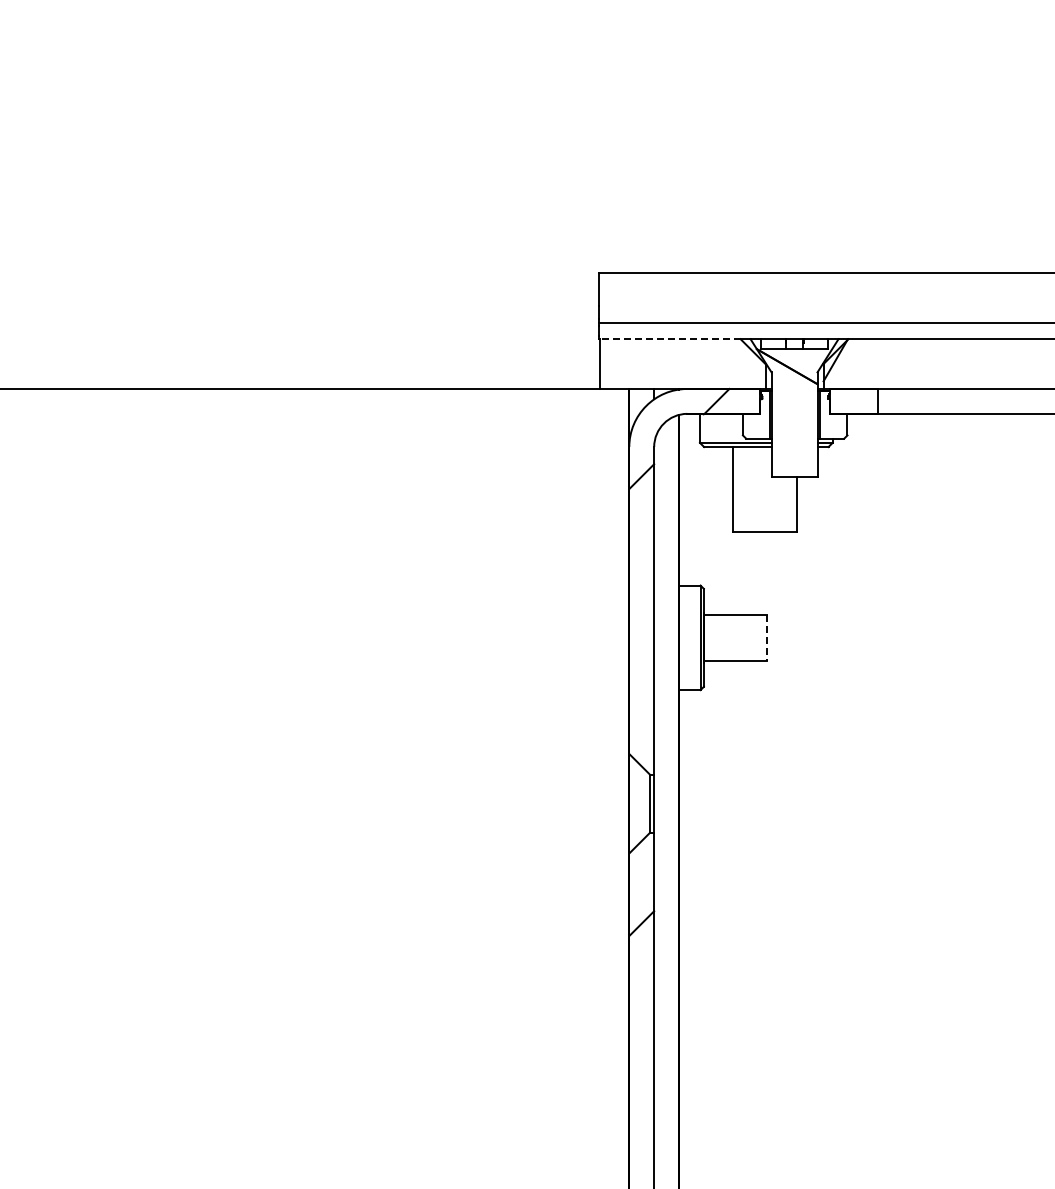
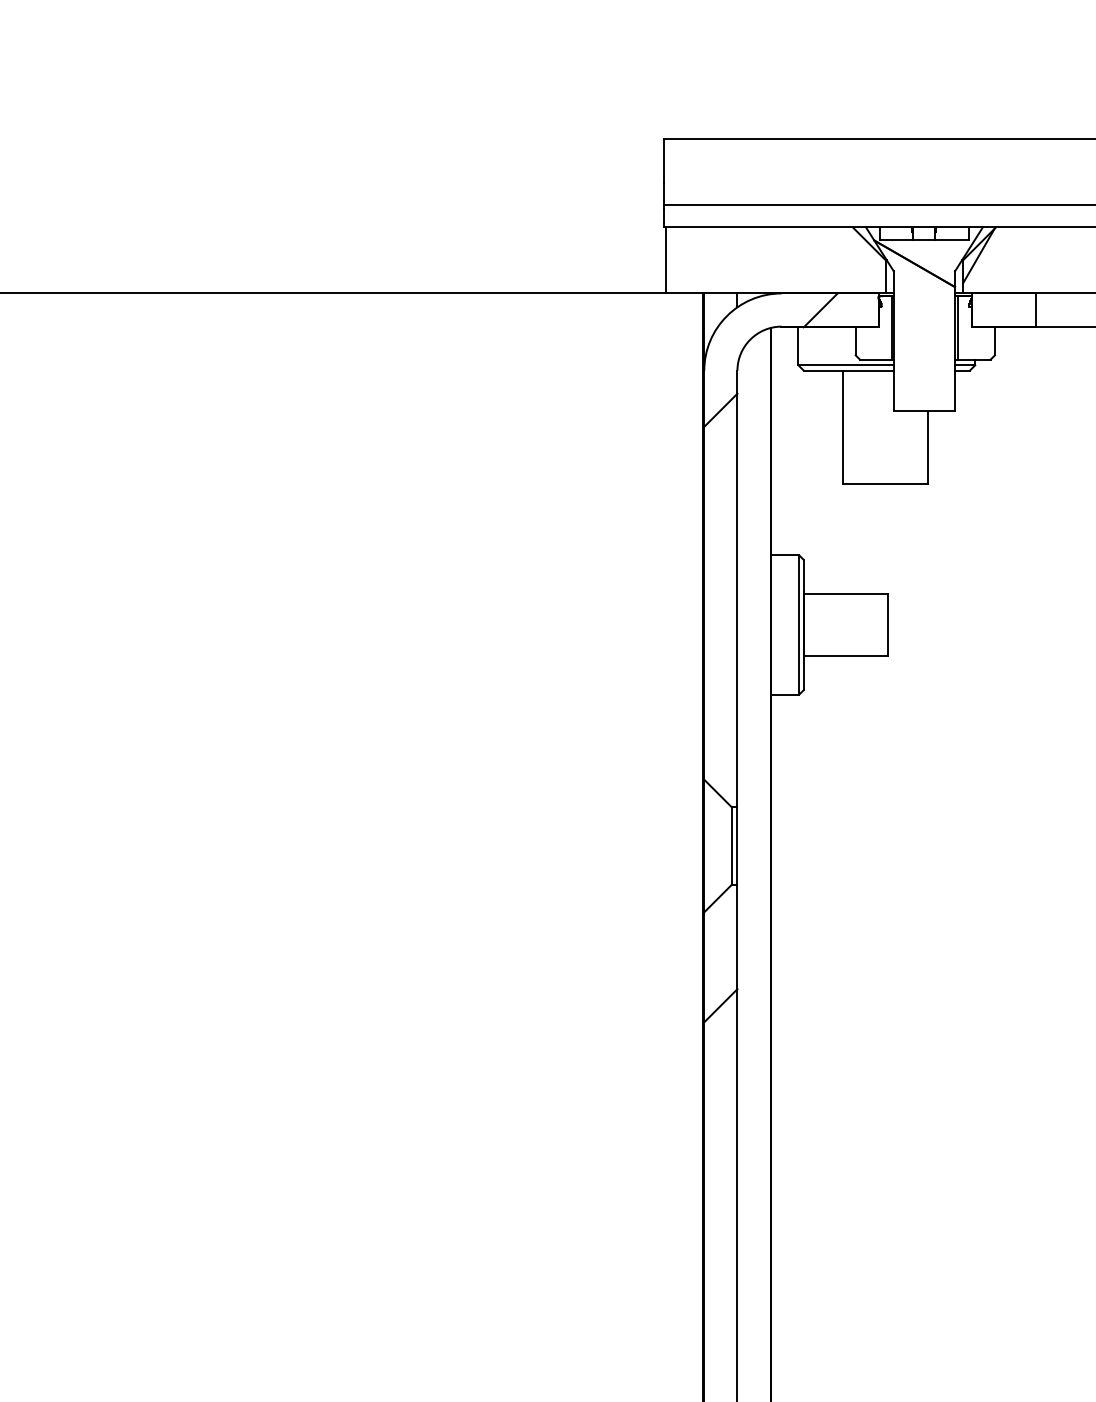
line: (670, 339) -> (759, 227), dashed -> solid
line: (767, 637) -> (888, 624), dashed -> solid

